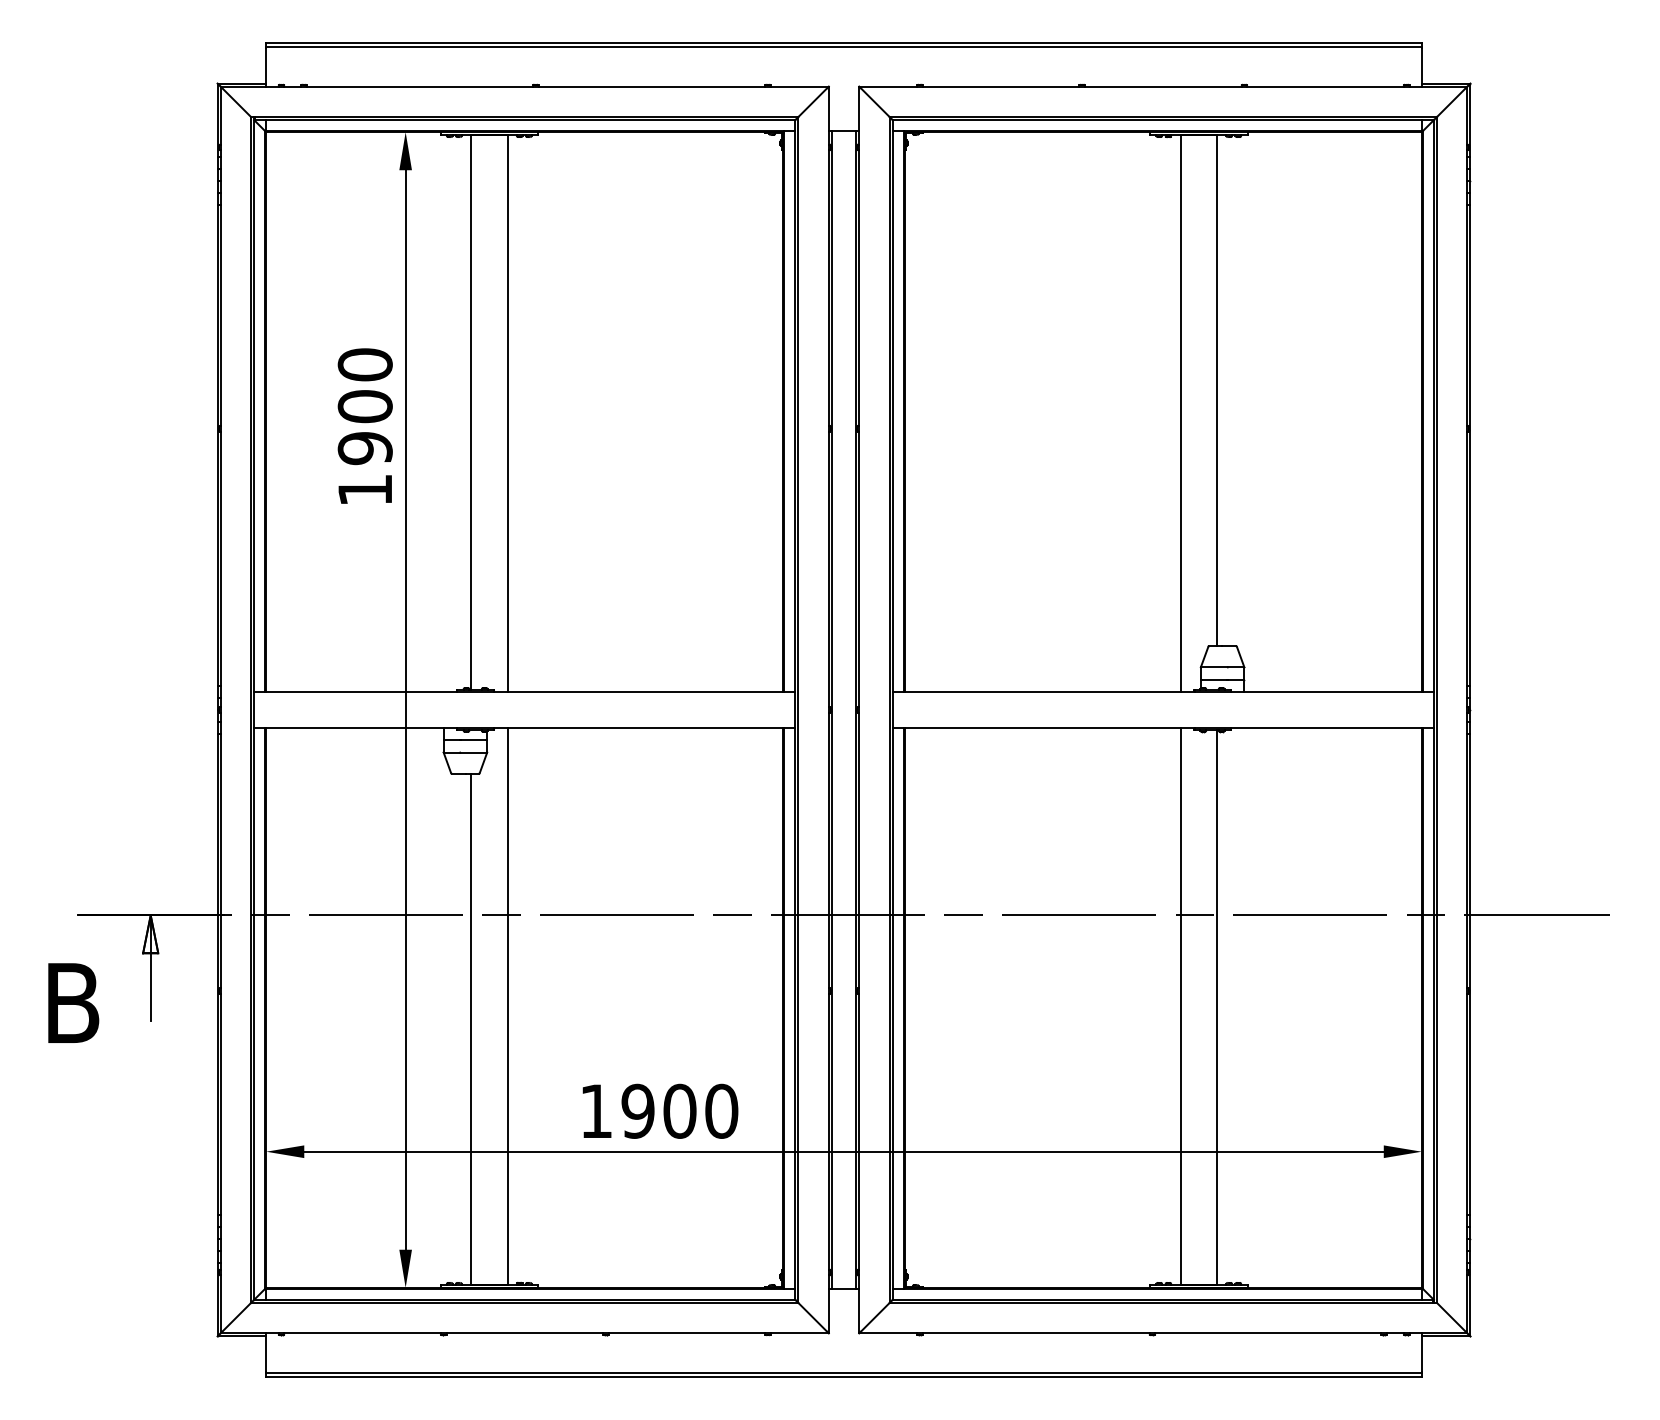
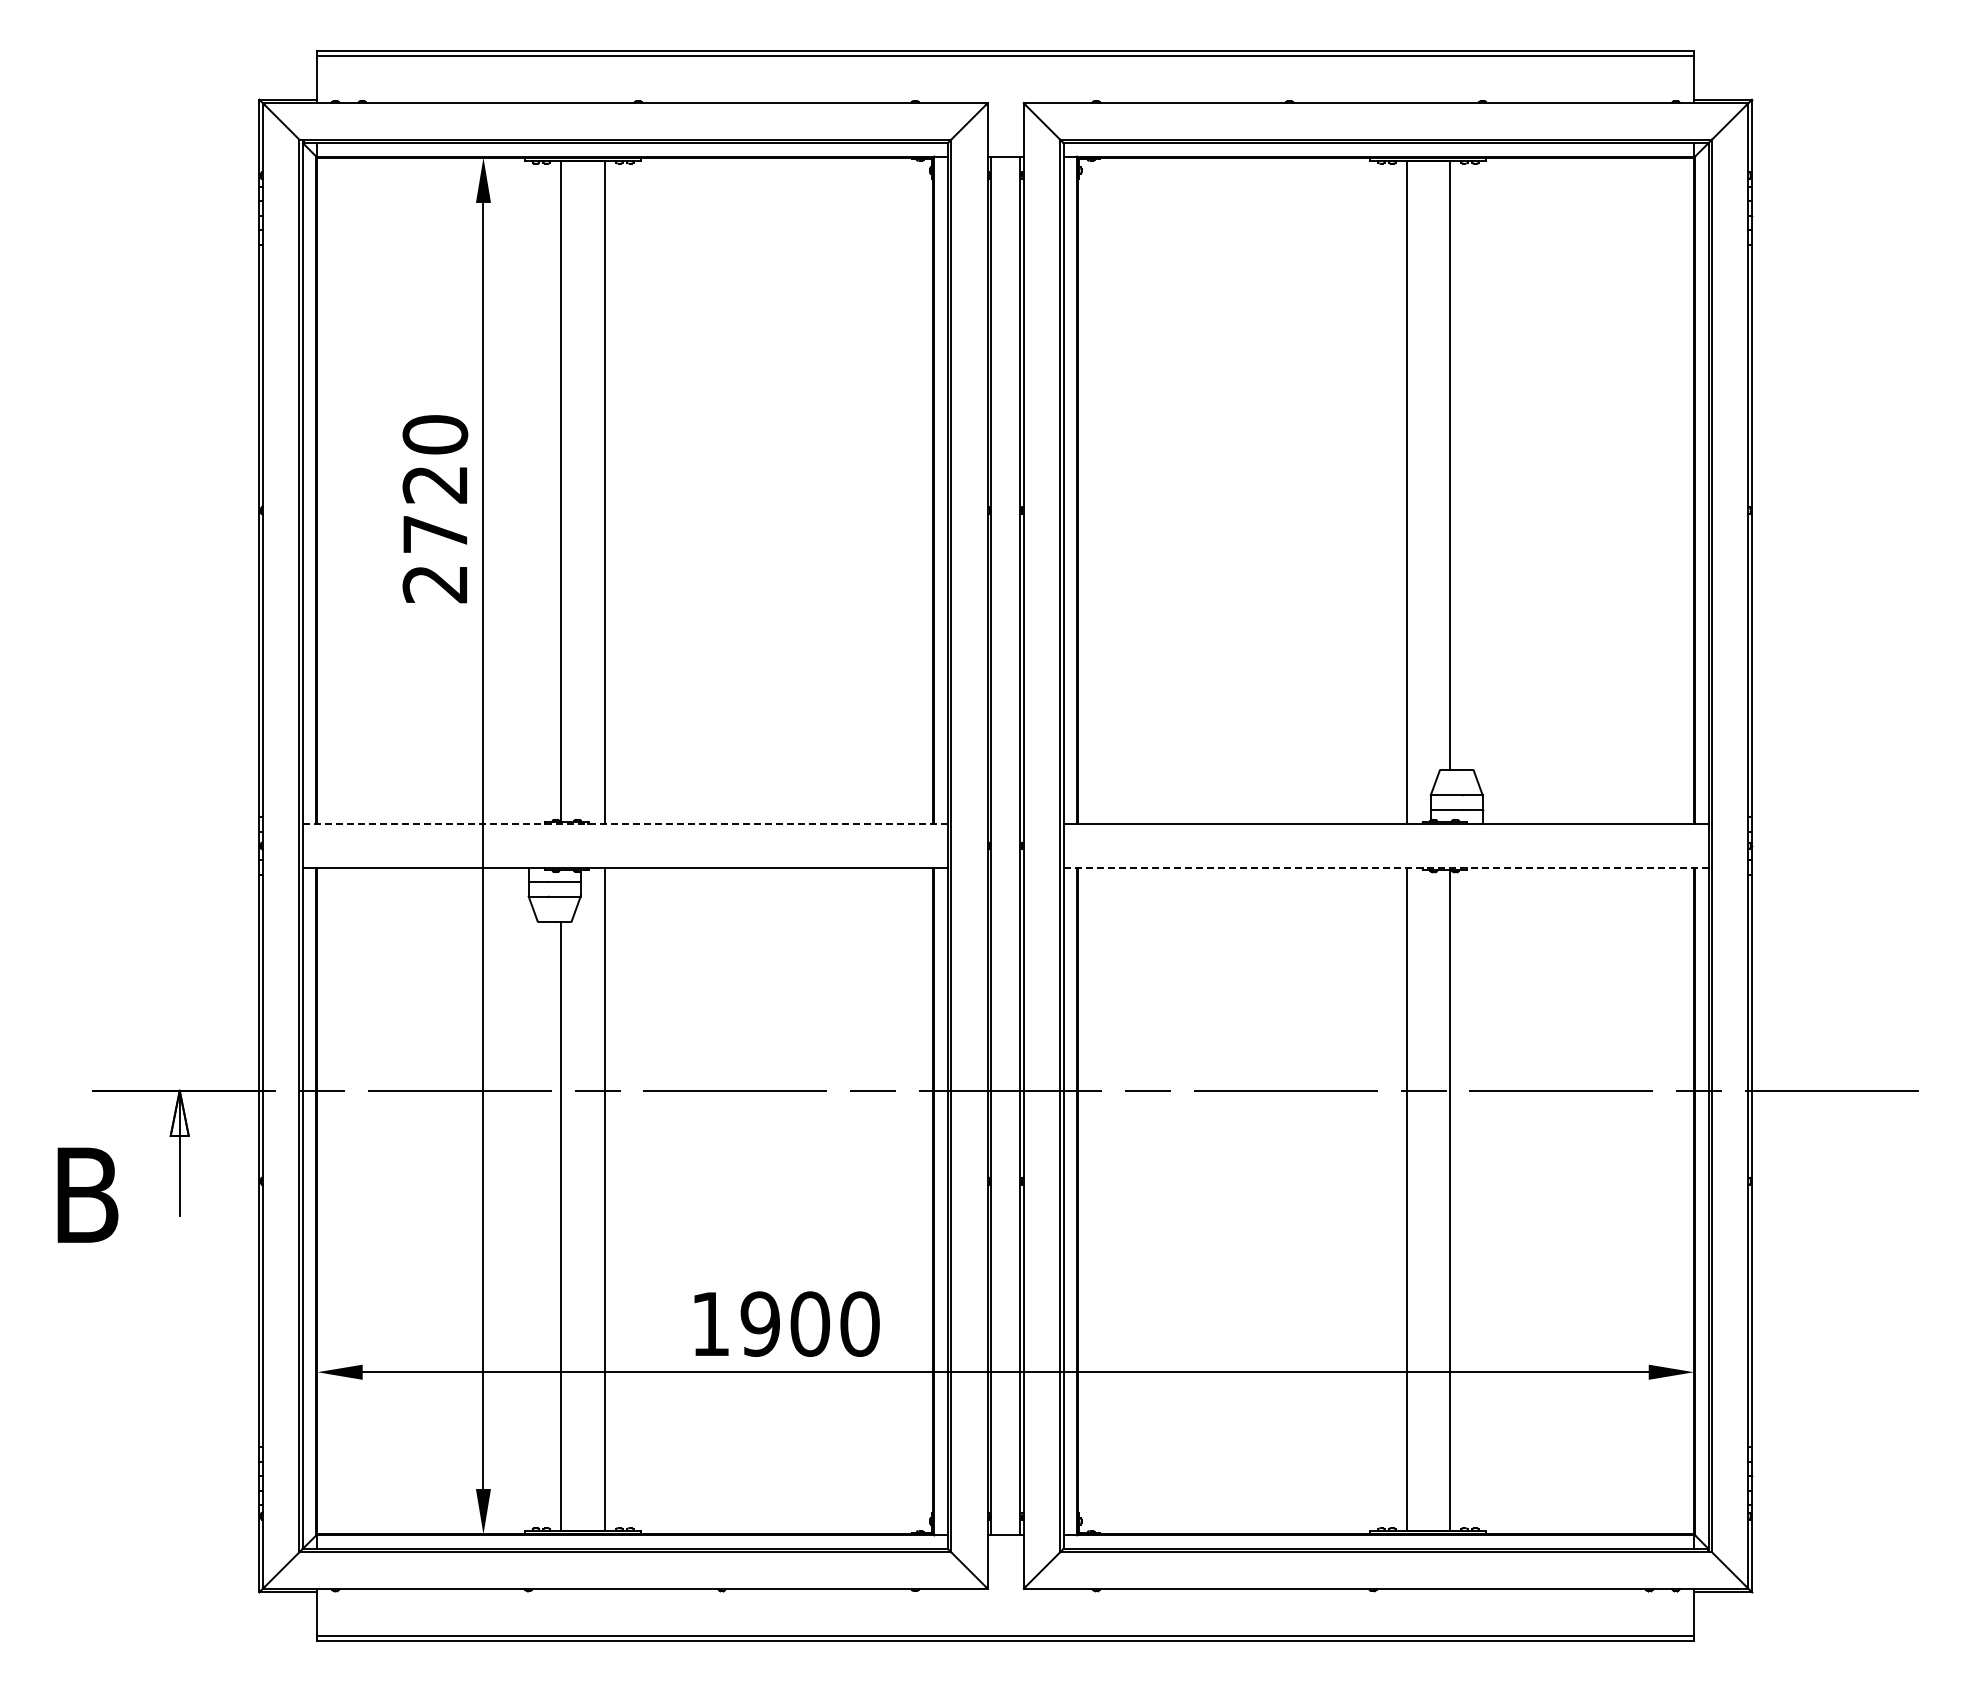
text: (365, 447) -> (435, 533), 1900 -> 2720
line: (524, 691) -> (624, 824), solid -> dashed
line: (1163, 728) -> (1386, 867), solid -> dashed

